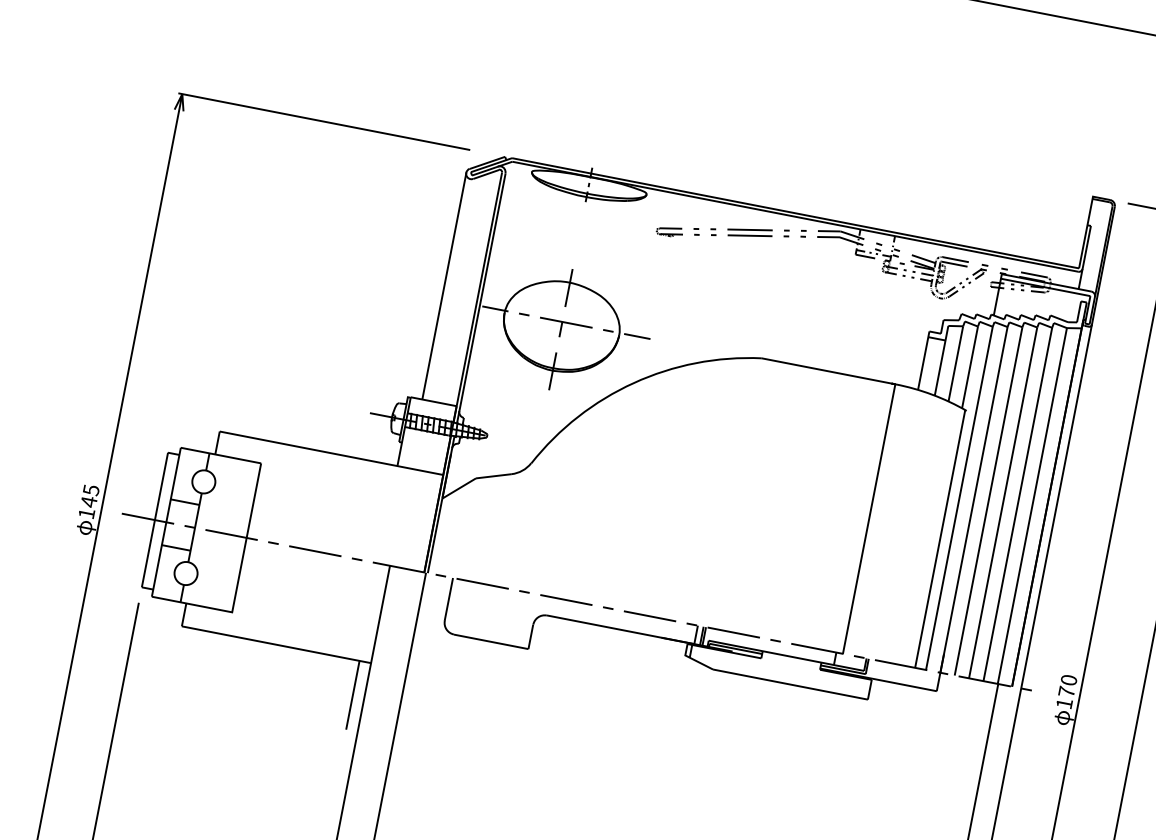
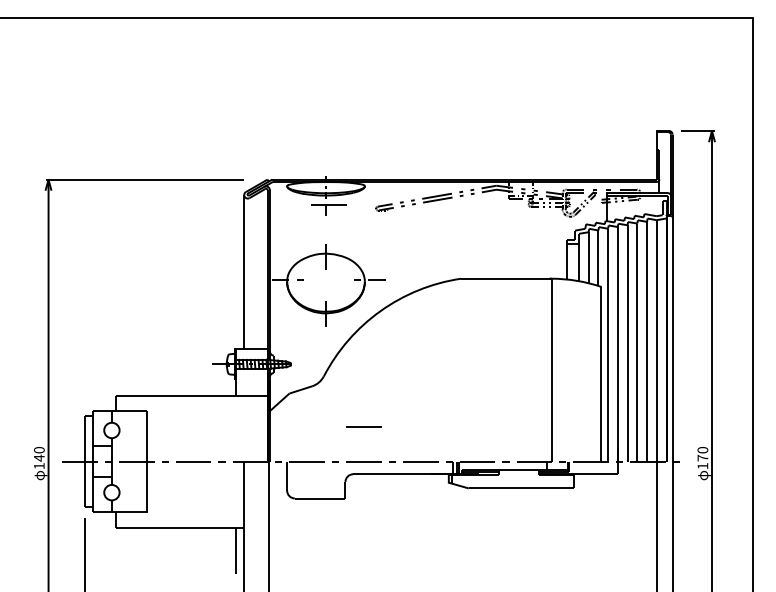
part: (564, 328) -> (328, 209), moved
text: (91, 490) -> (39, 450), 145 -> 140
line: (575, 548) -> (363, 426), added

